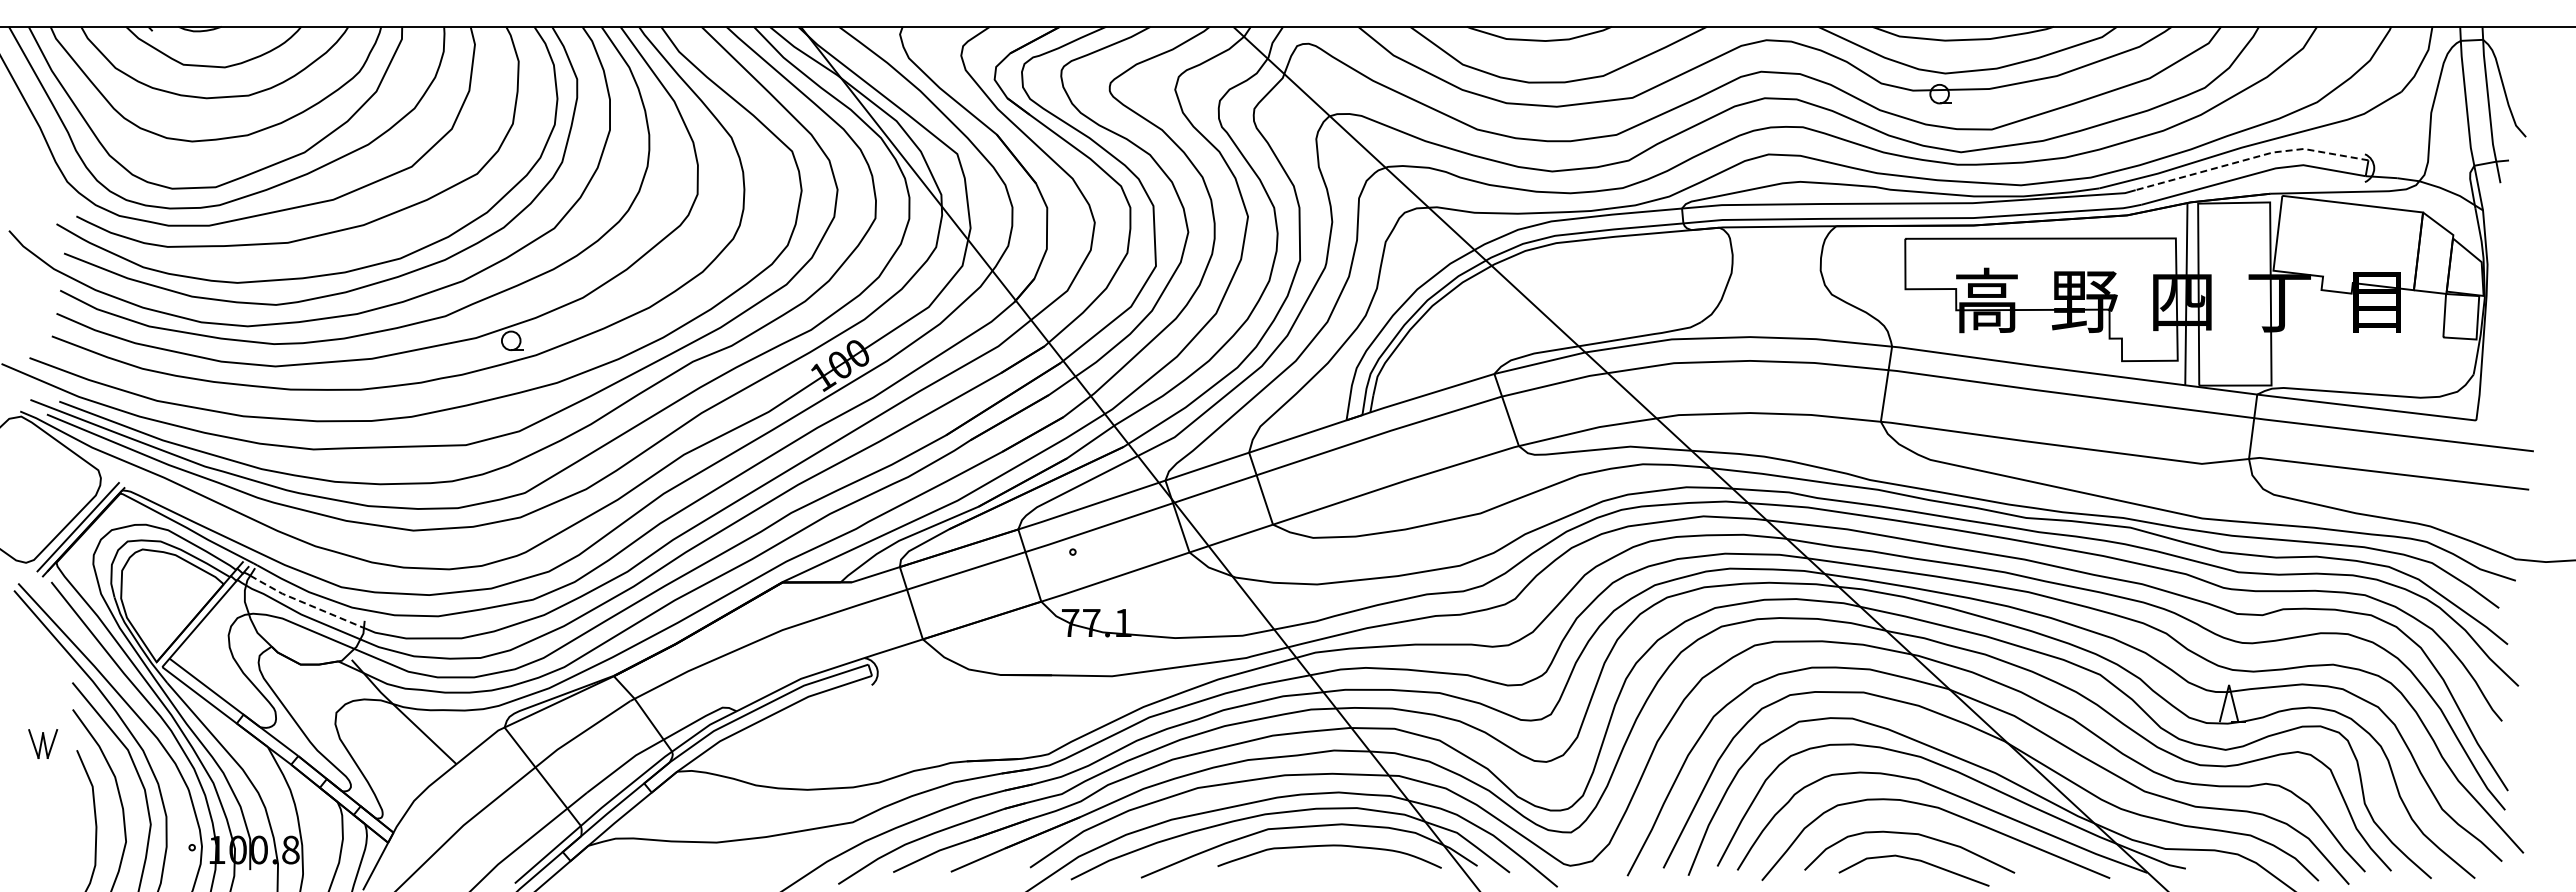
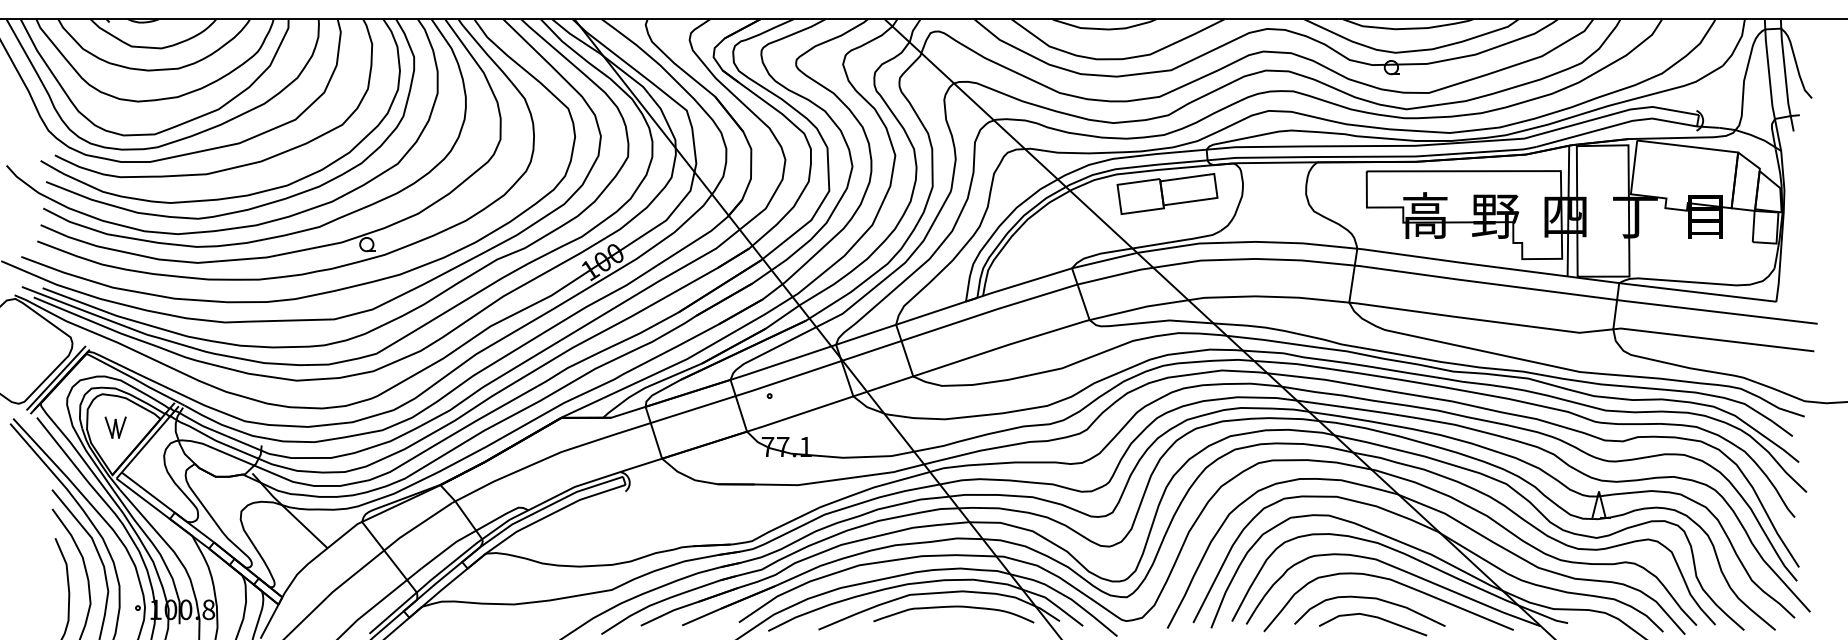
line: (2251, 158) -> (1615, 113), dashed -> solid
part: (1627, 270) -> (1167, 194), added
line: (305, 603) -> (219, 432), dashed -> solid
part: (43, 743) -> (115, 427), moved

